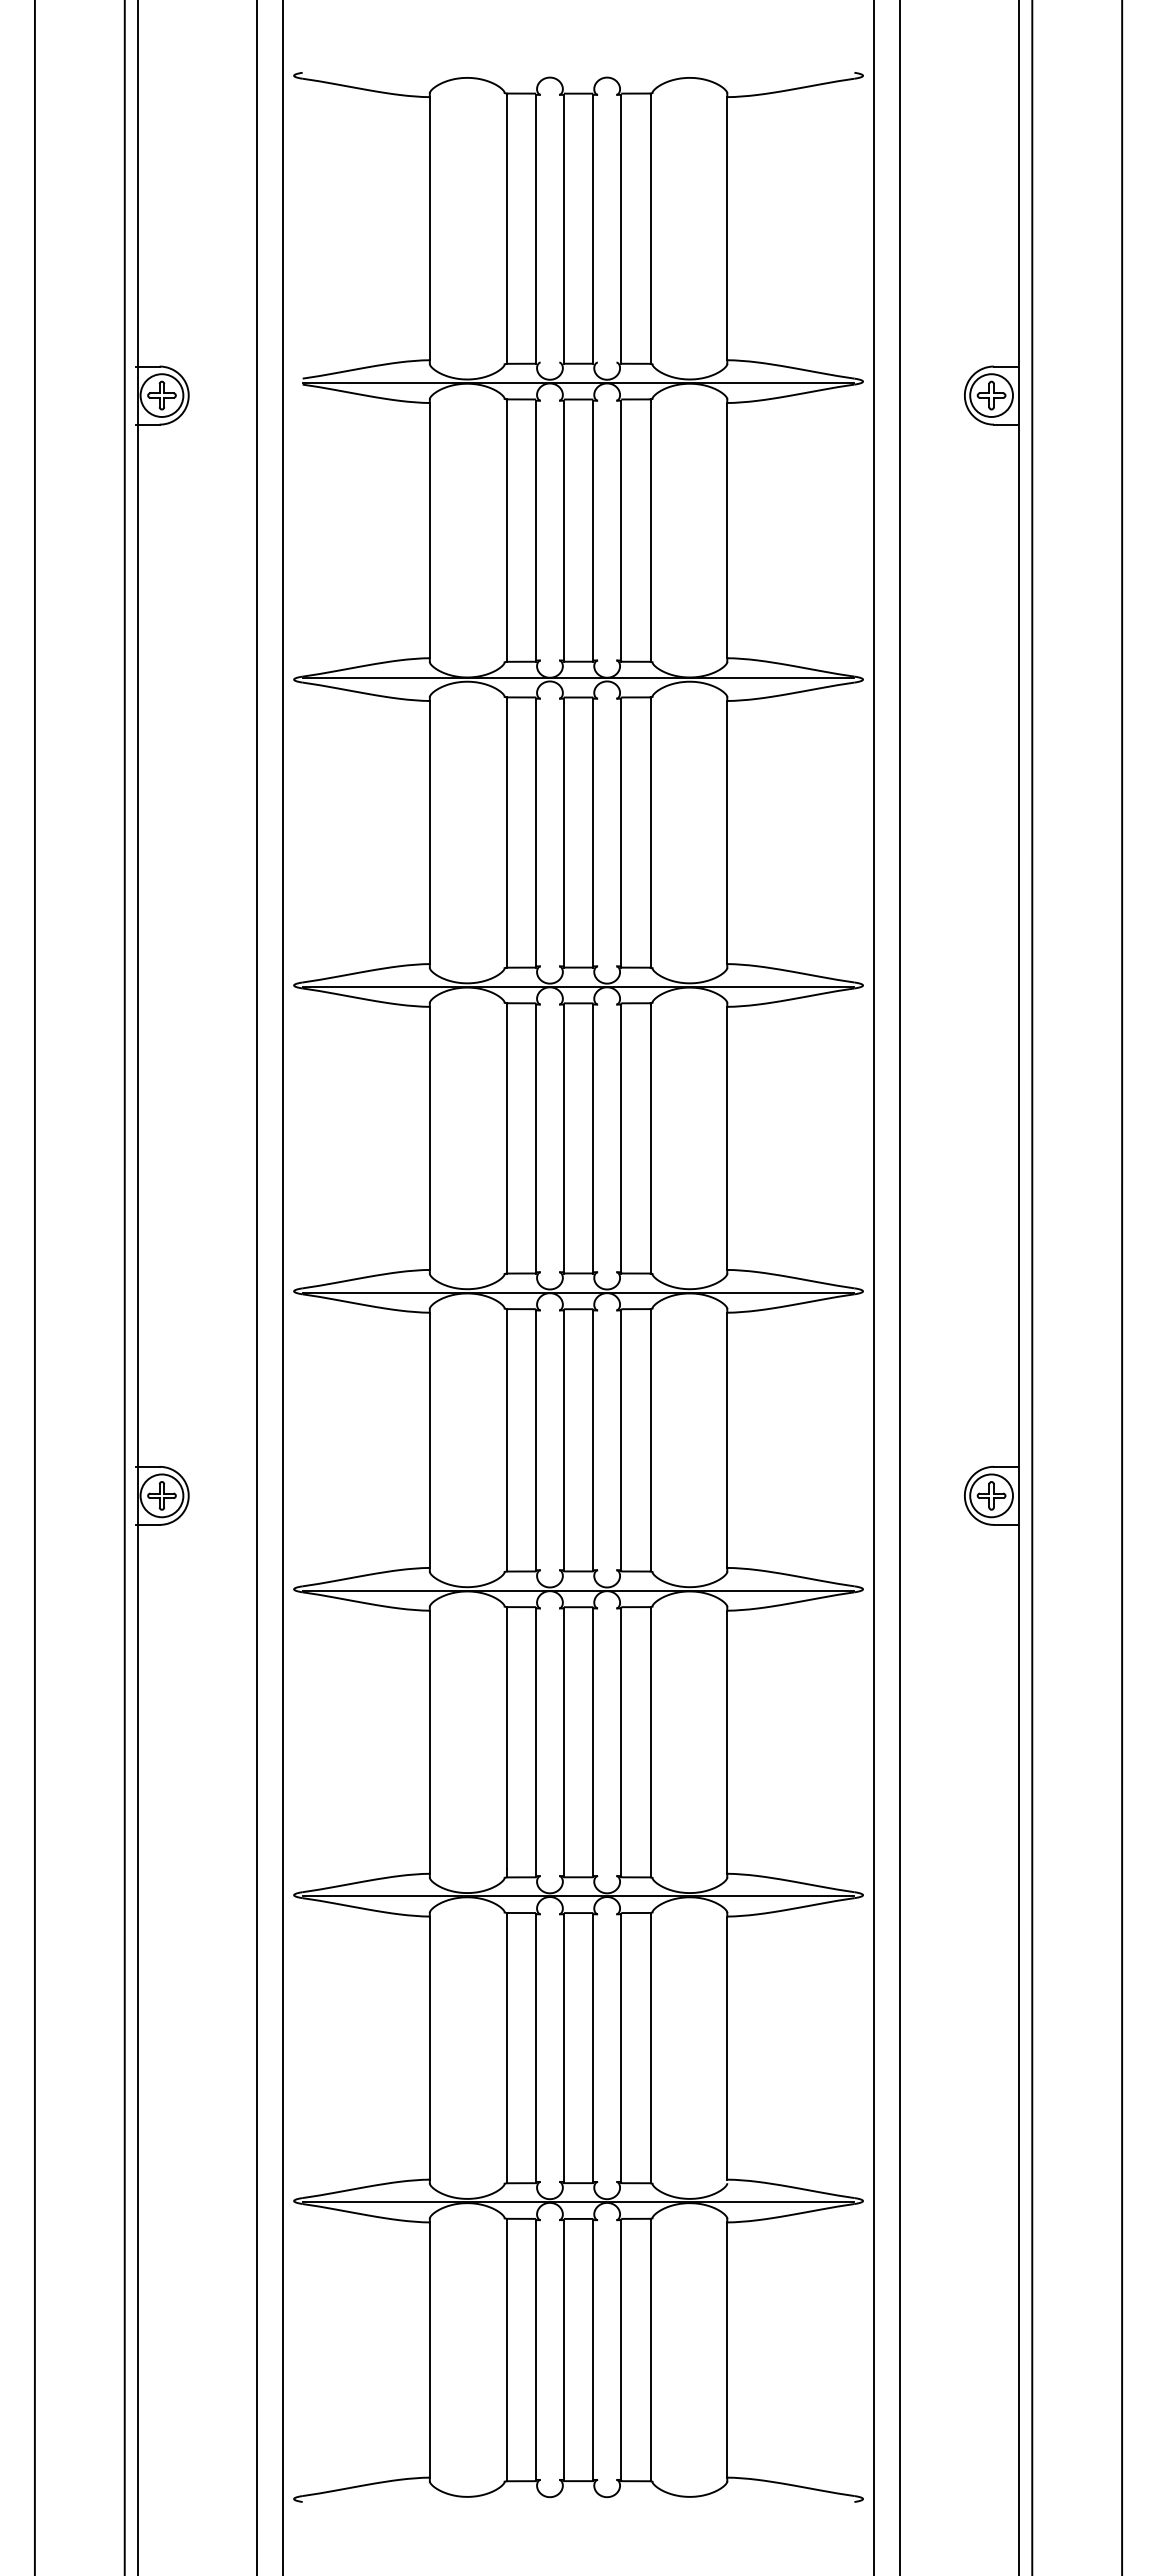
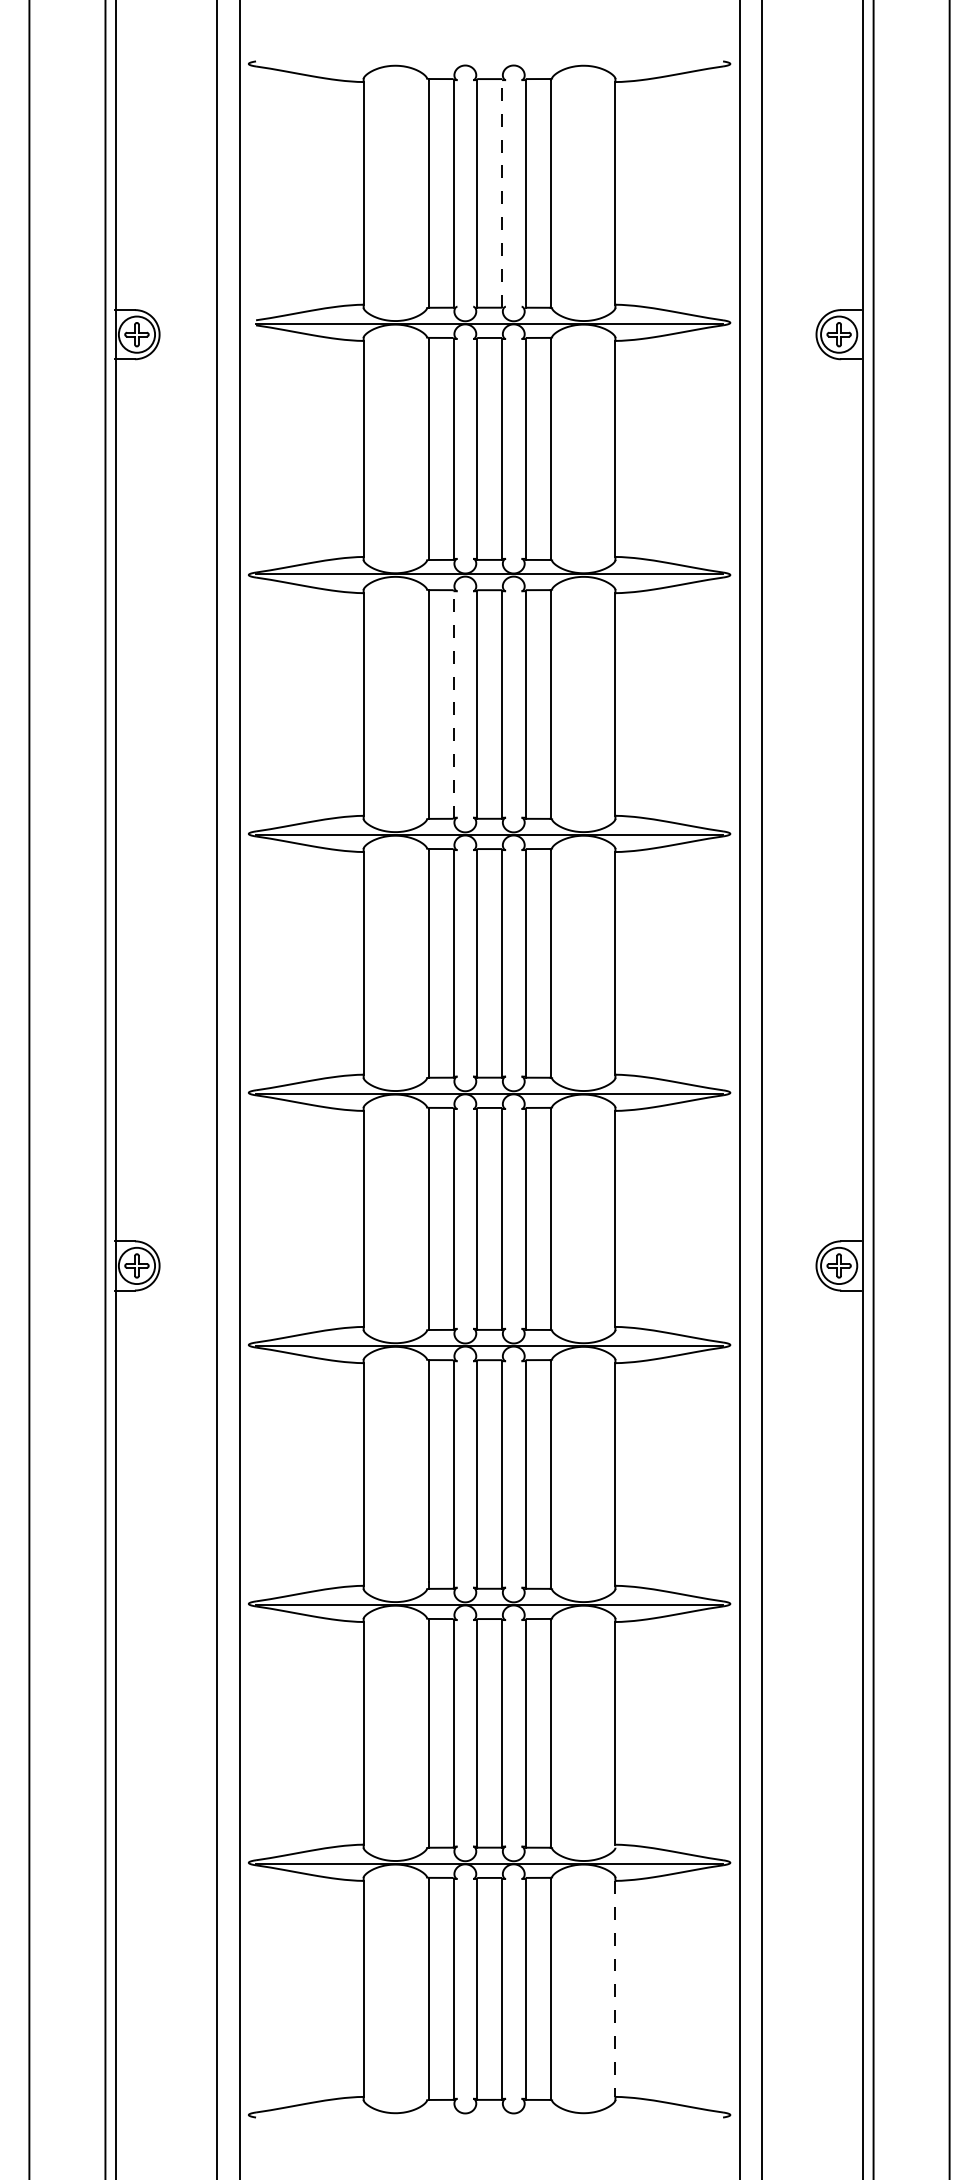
line: (593, 228) -> (502, 193), solid -> dashed
line: (536, 832) -> (453, 704), solid -> dashed
line: (727, 2350) -> (615, 1989), solid -> dashed

